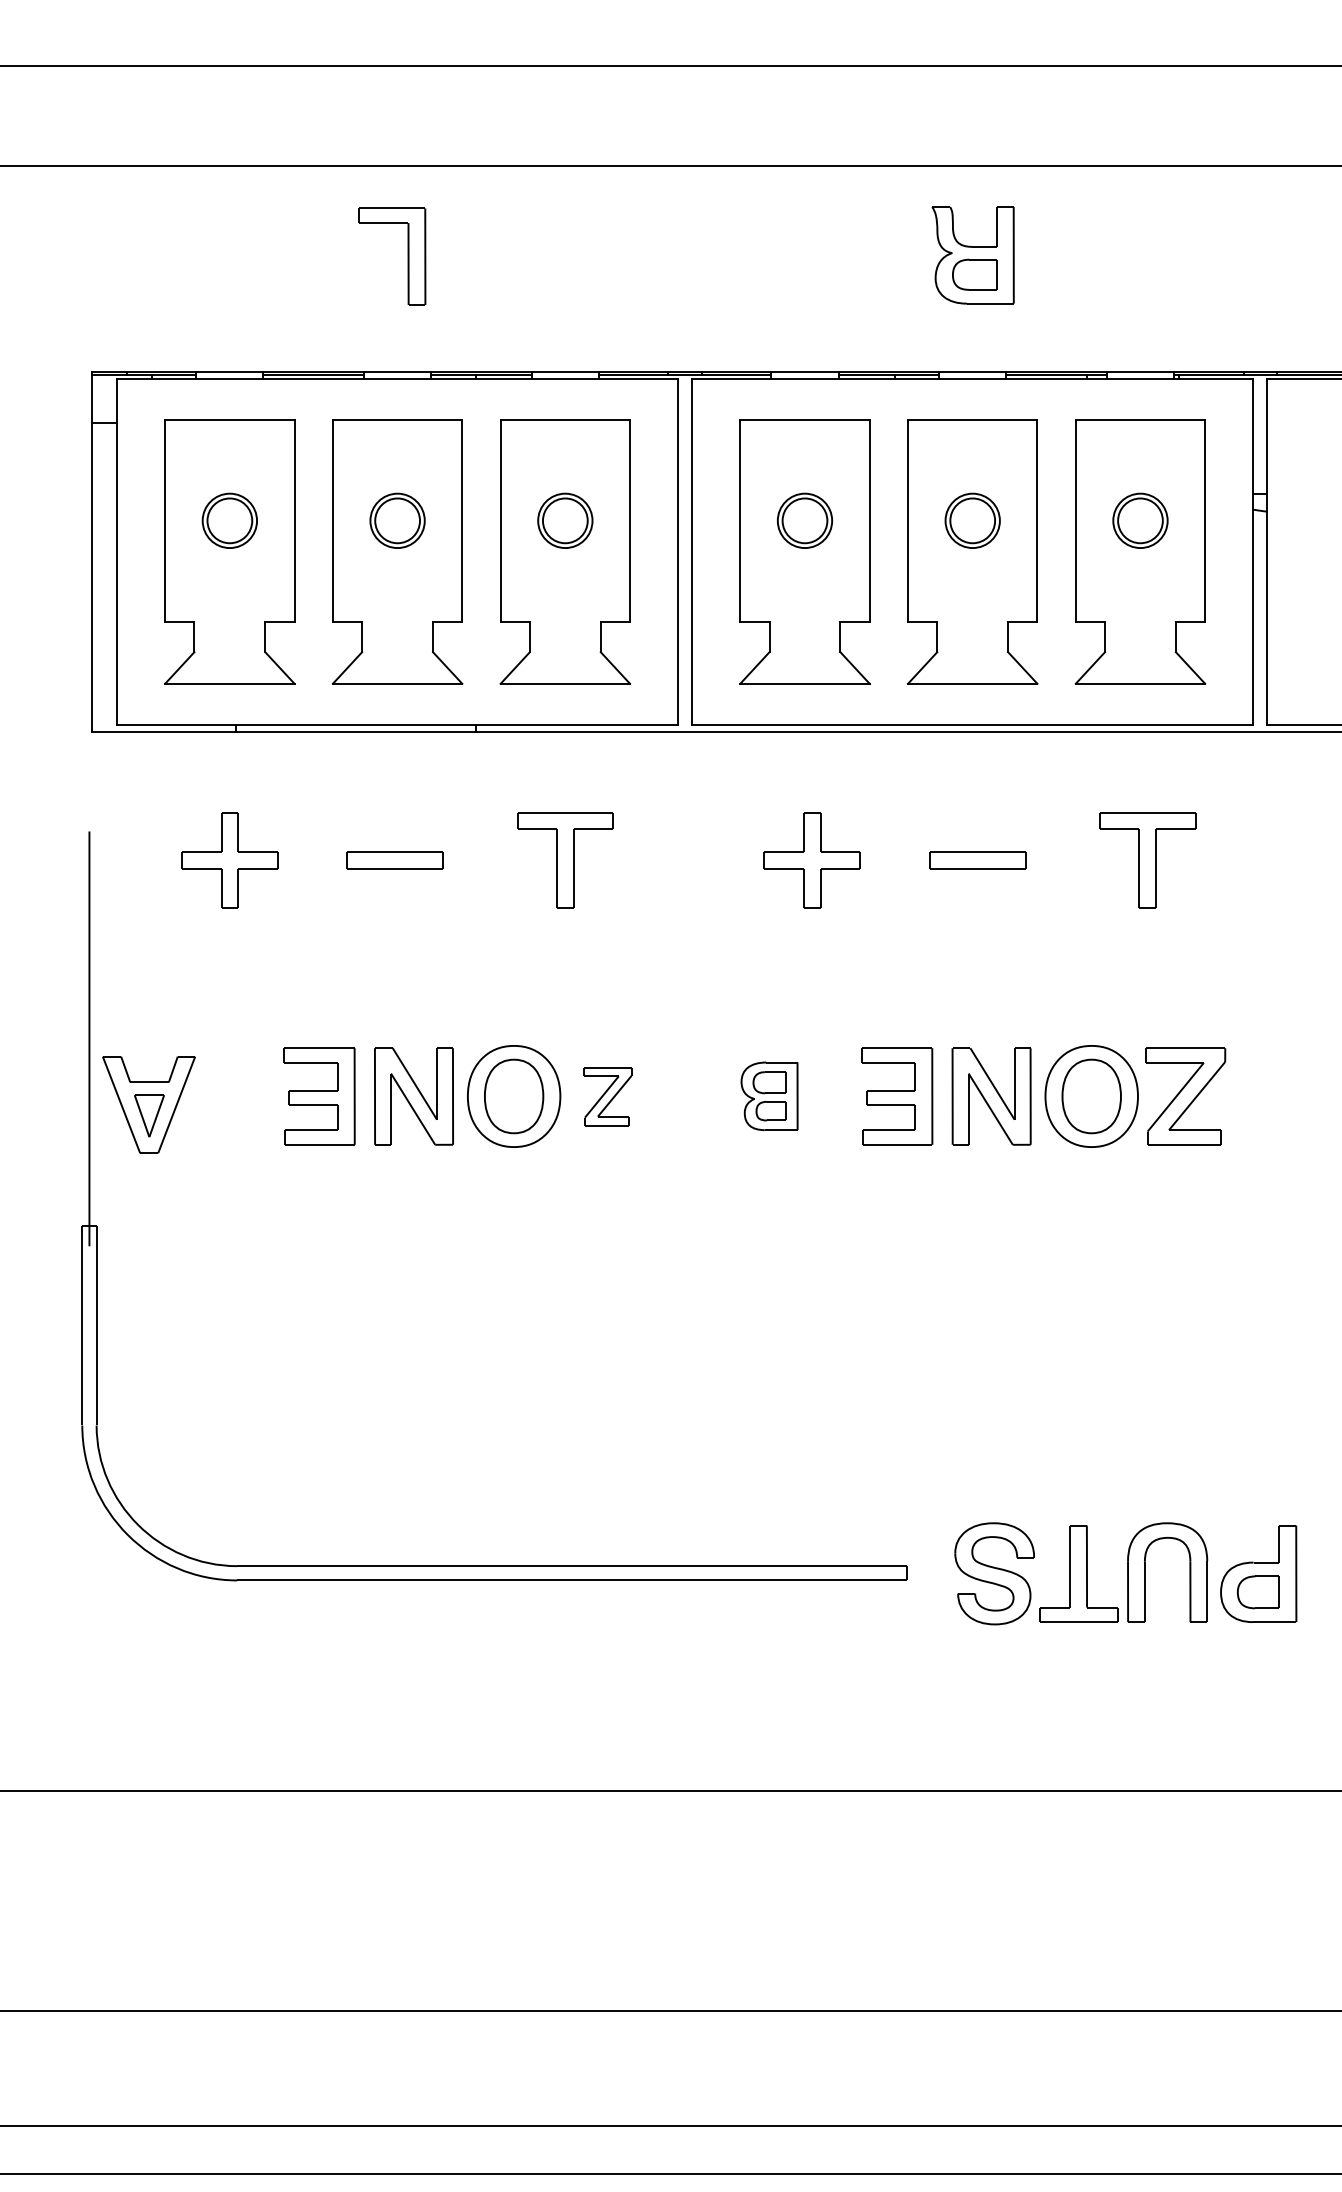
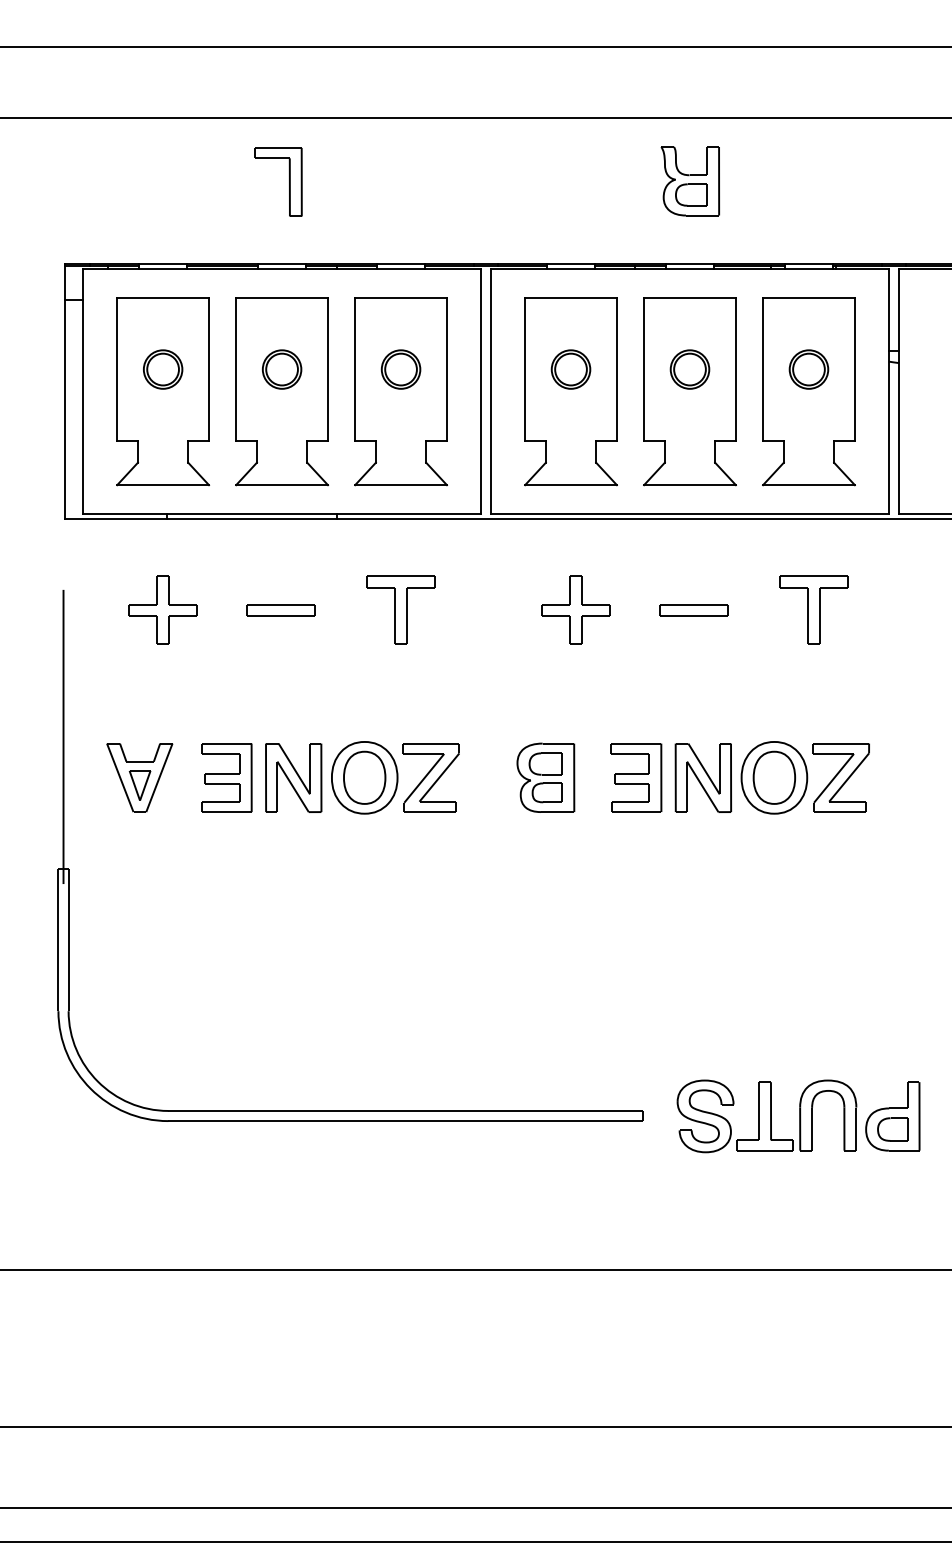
part: (606, 1096) -> (430, 777), size x1.67
part: (768, 1096) -> (545, 777), size x1.43
part: (148, 1104) -> (139, 777), moved

